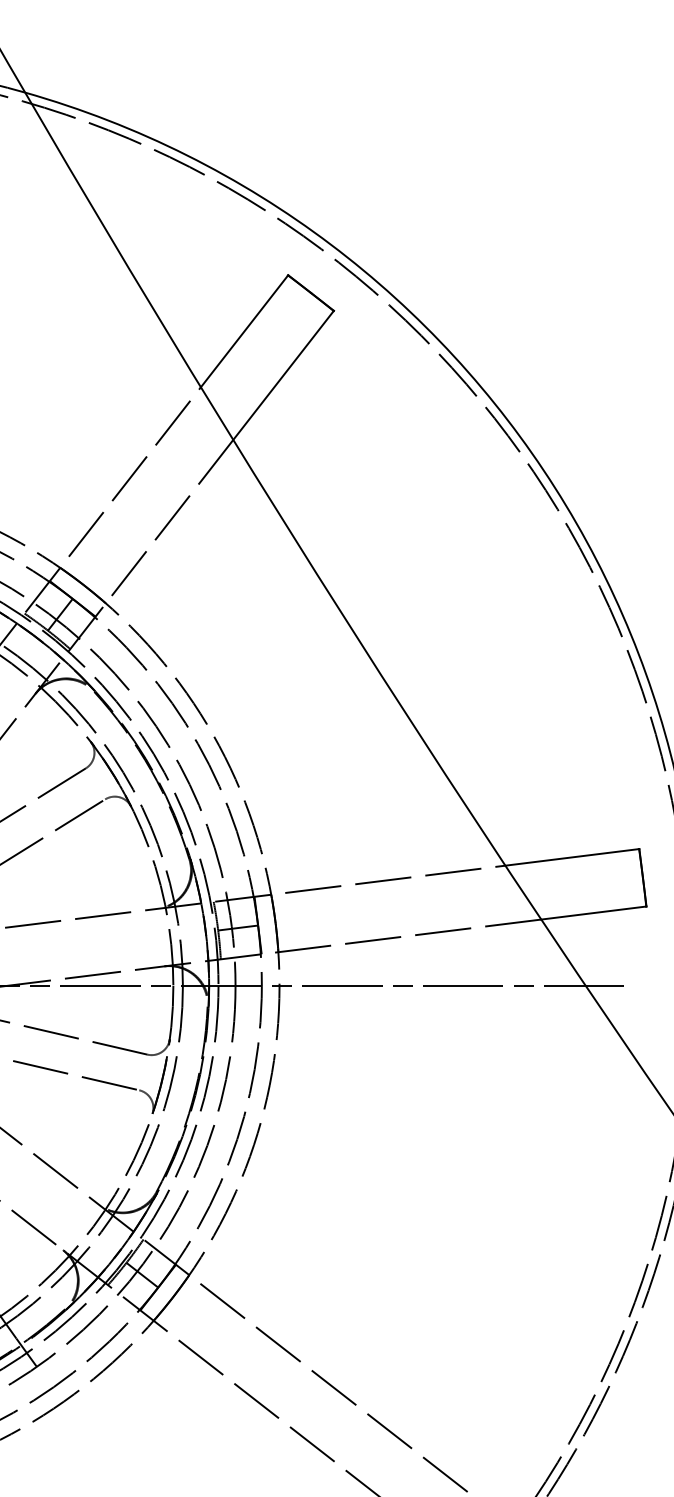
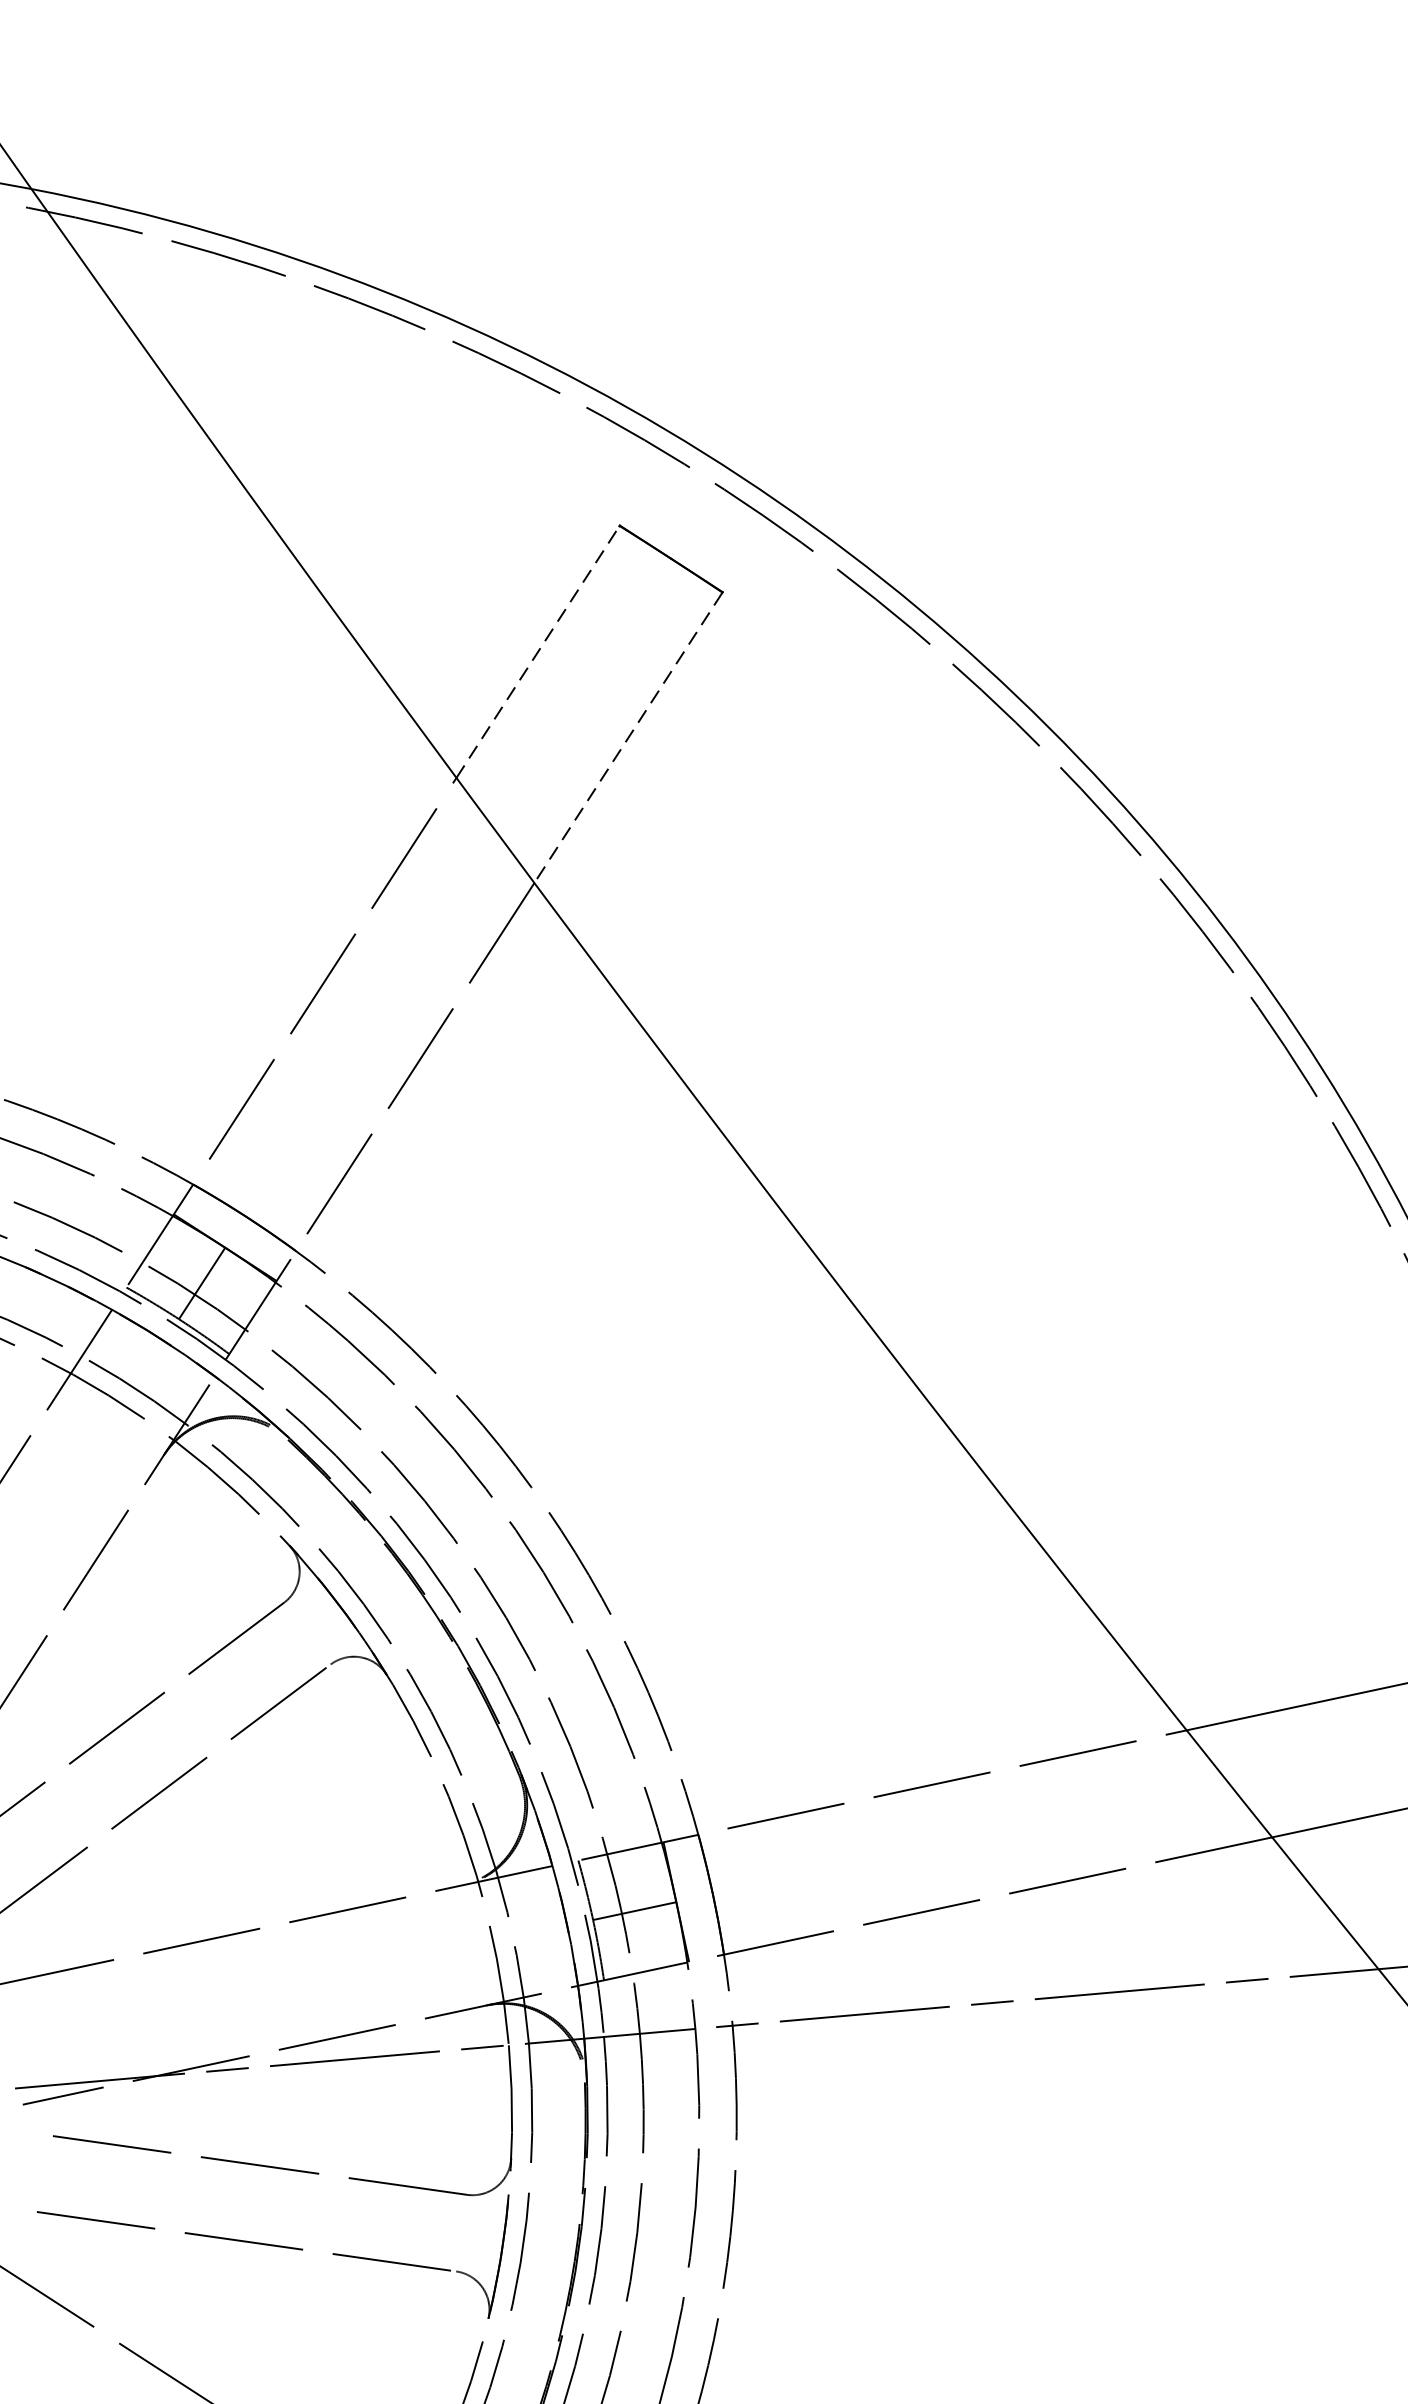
line: (244, 331) -> (538, 652), solid -> dashed
line: (283, 375) -> (628, 737), solid -> dashed

